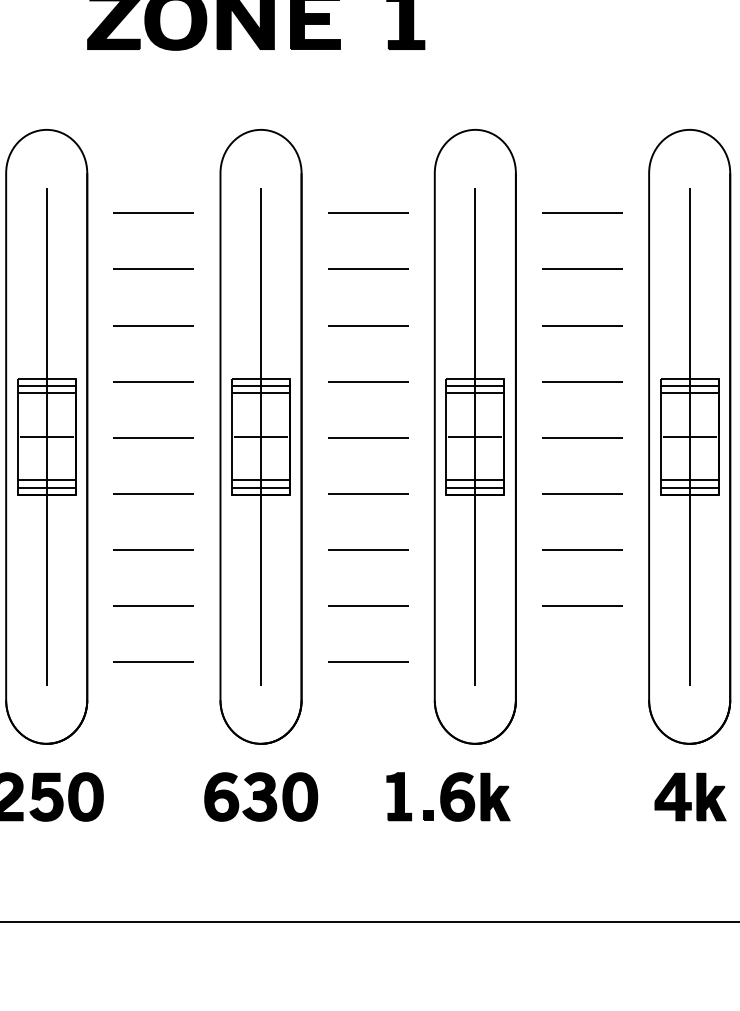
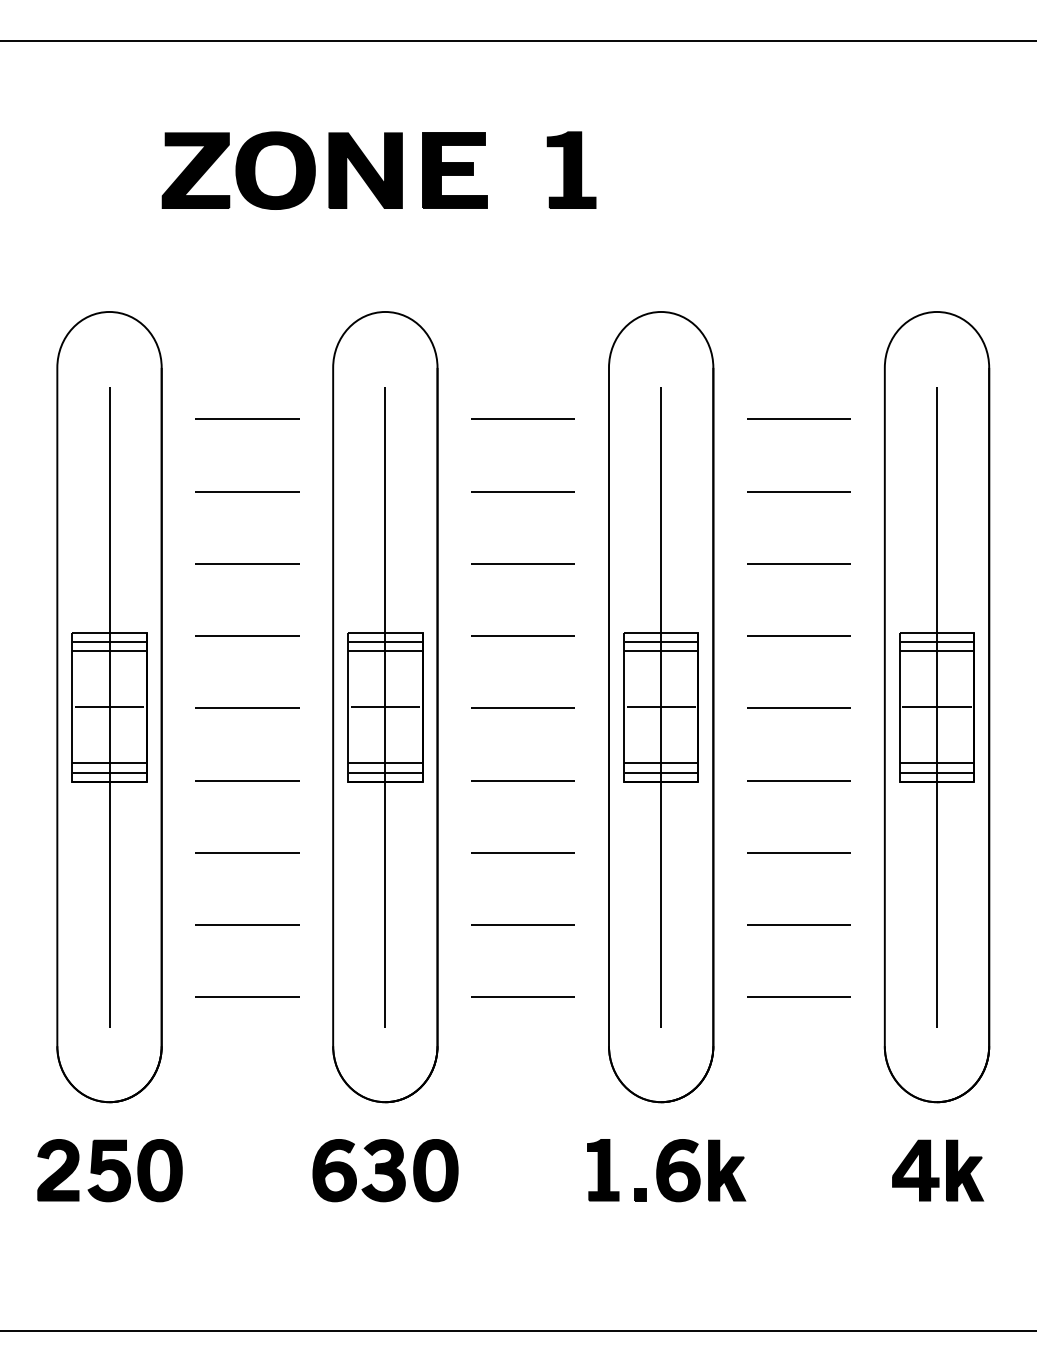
line: (582, 661) -> (798, 996), added
part: (448, 796) -> (666, 1170), moved

